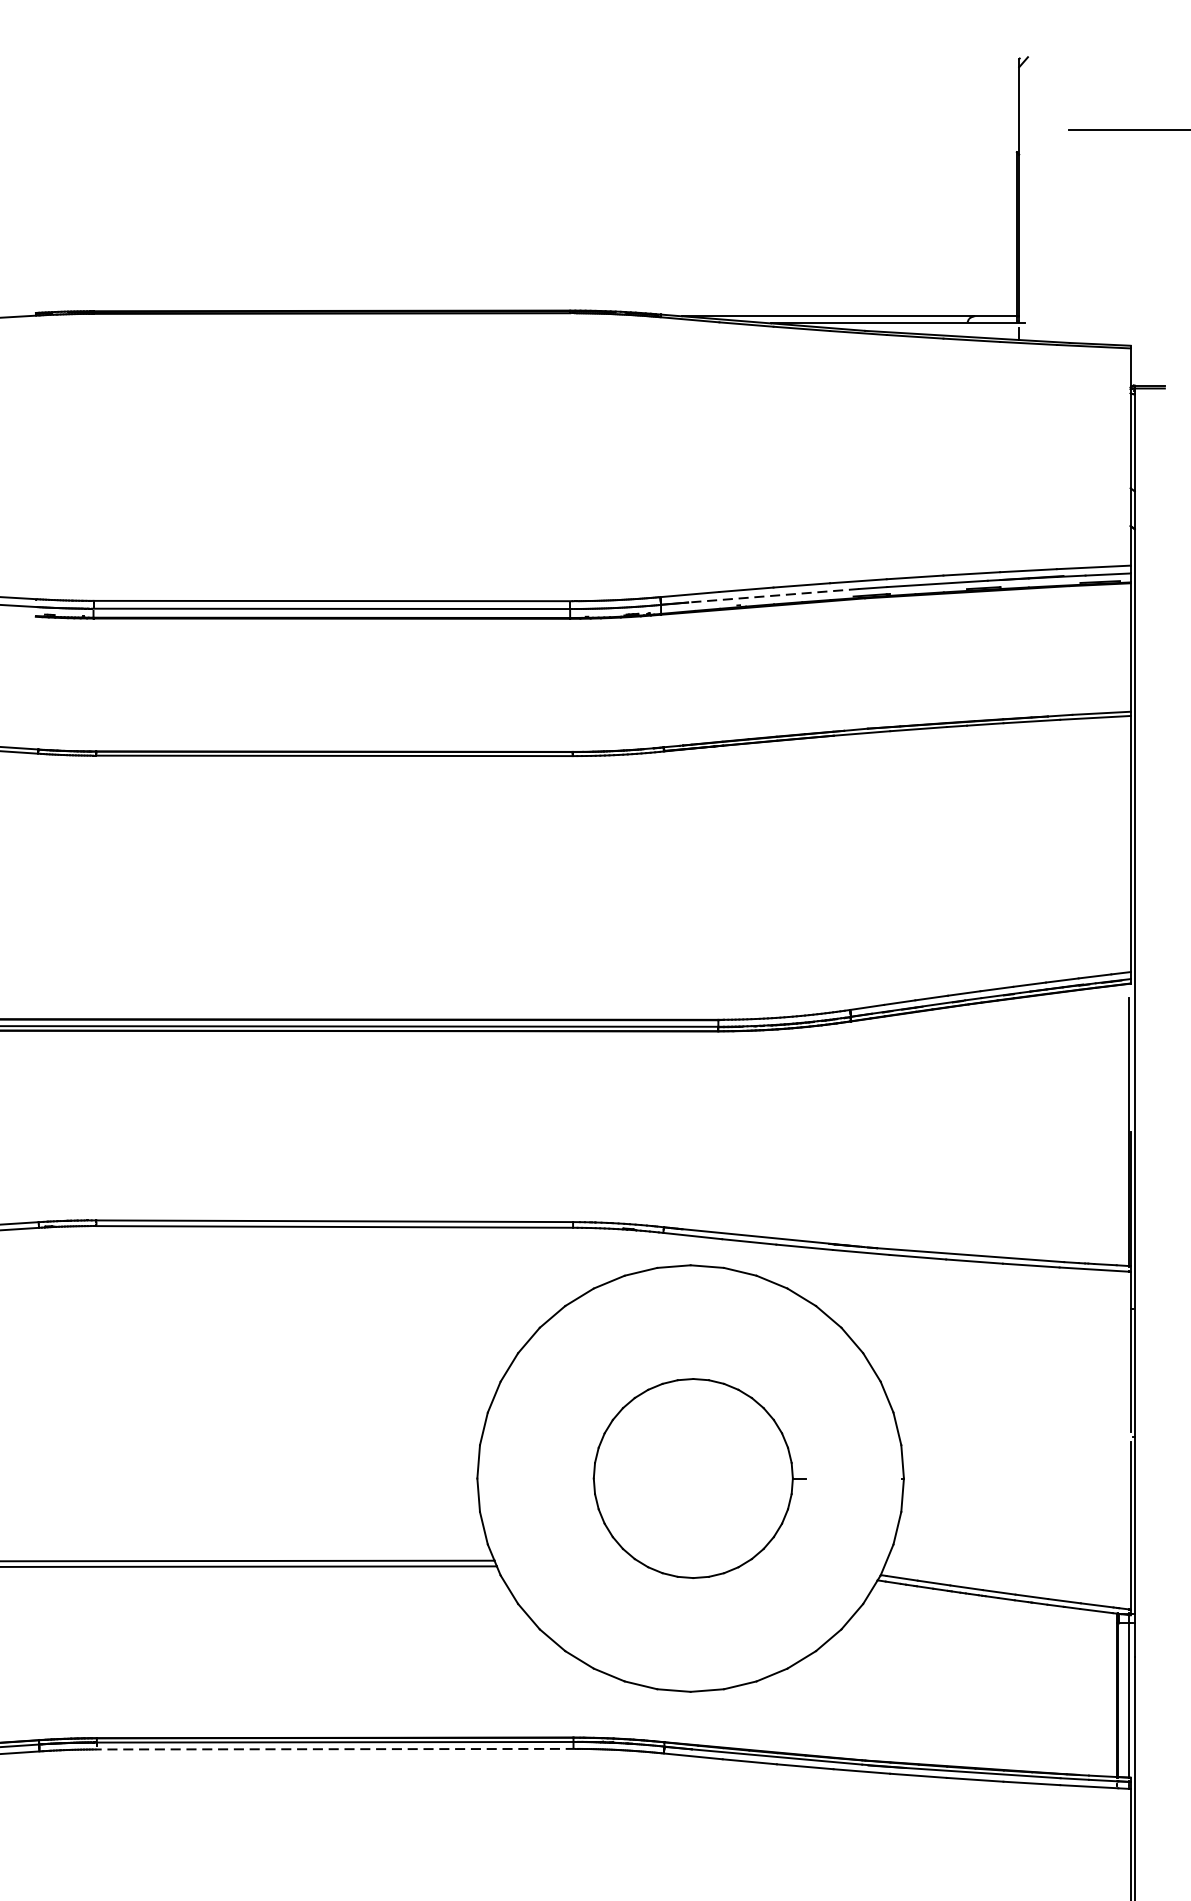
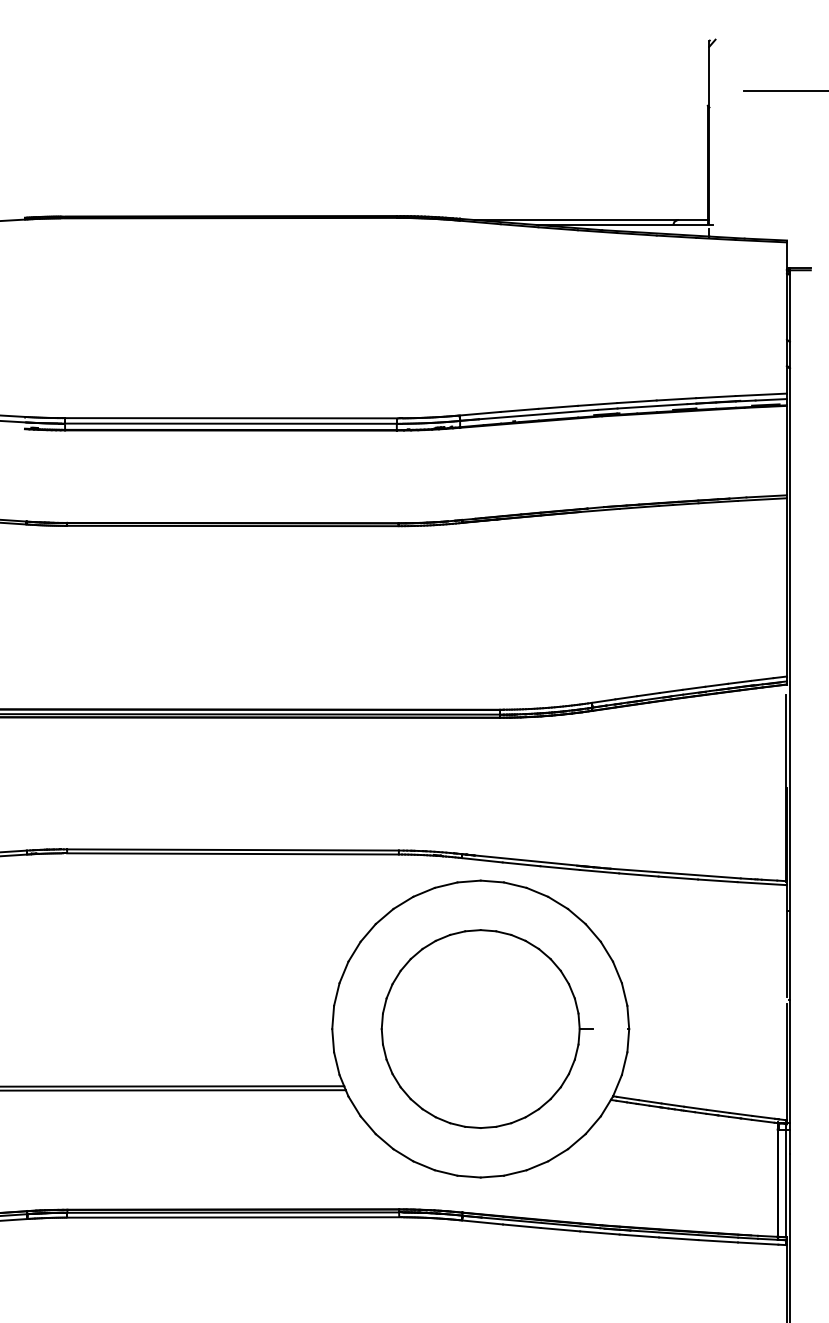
line: (773, 595) -> (538, 414), dashed -> solid
part: (698, 1477) -> (486, 1028), size x1.43
line: (335, 1749) -> (233, 1217), dashed -> solid

